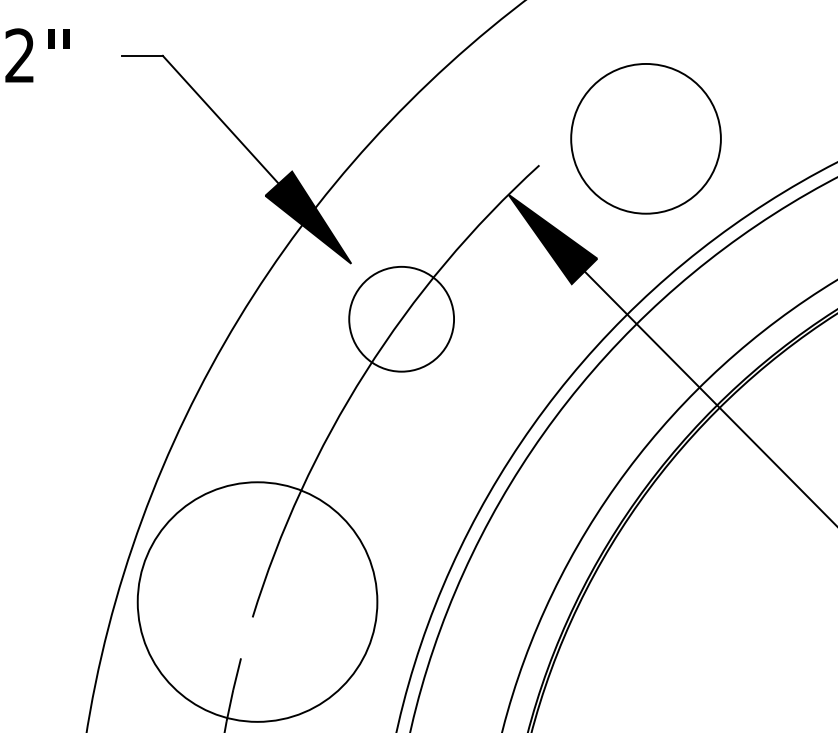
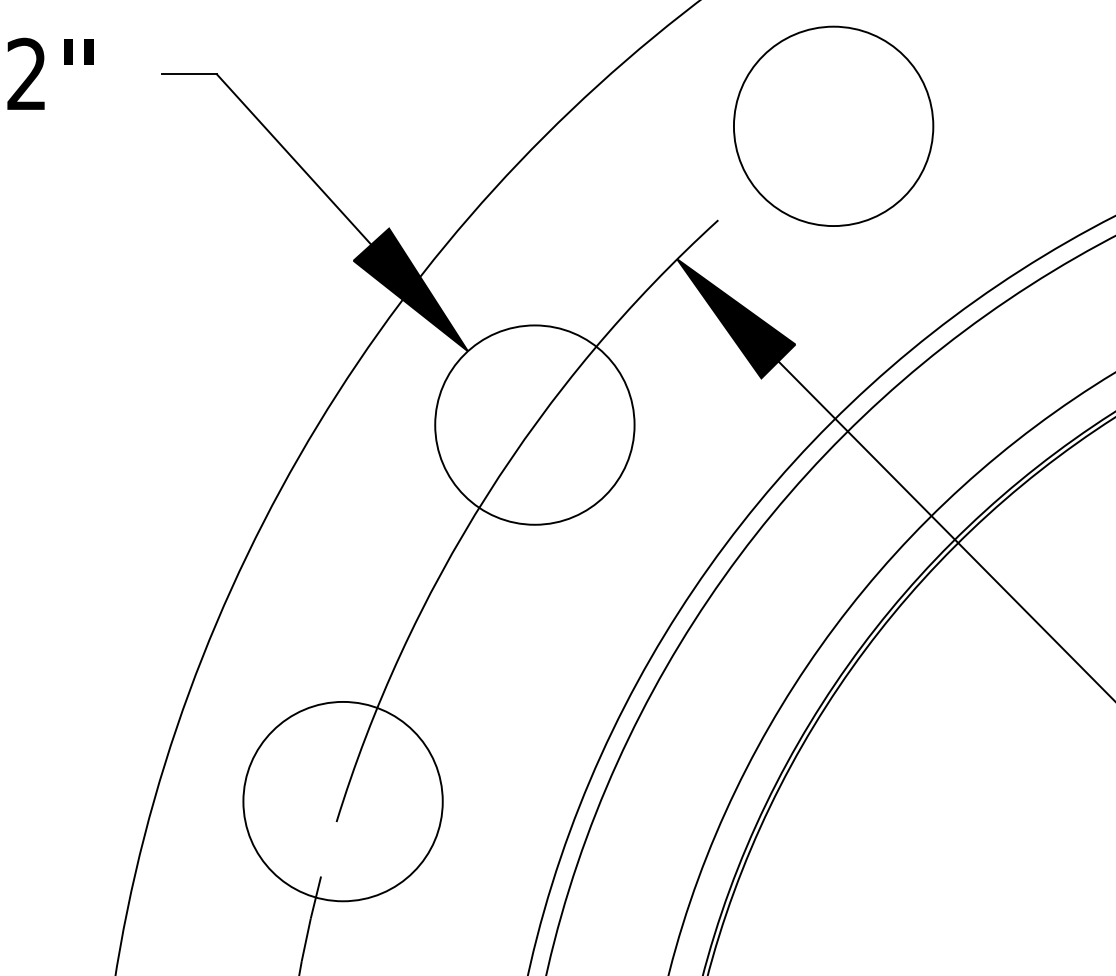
circle: (645, 138) -> (832, 125), moved
circle: (401, 319) -> (534, 425), size x1.43
circle: (257, 601) -> (343, 800), size x0.62

